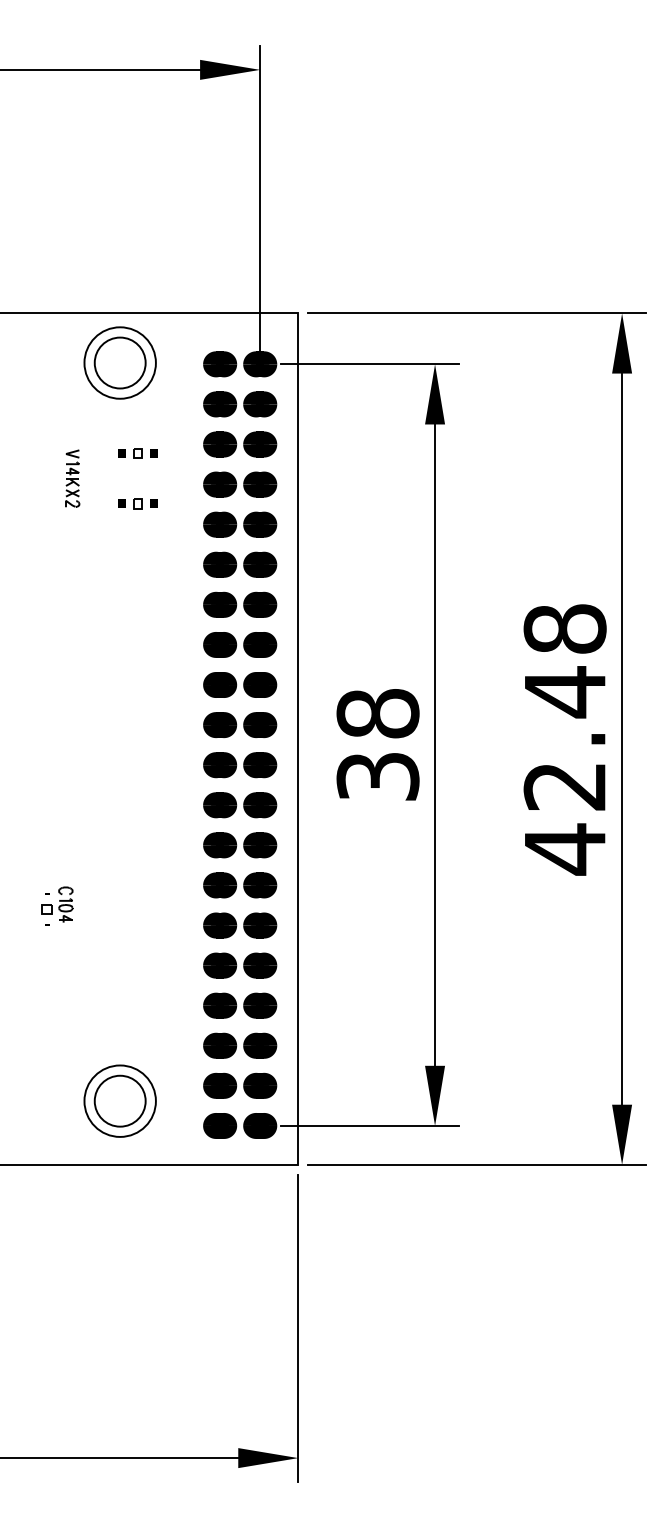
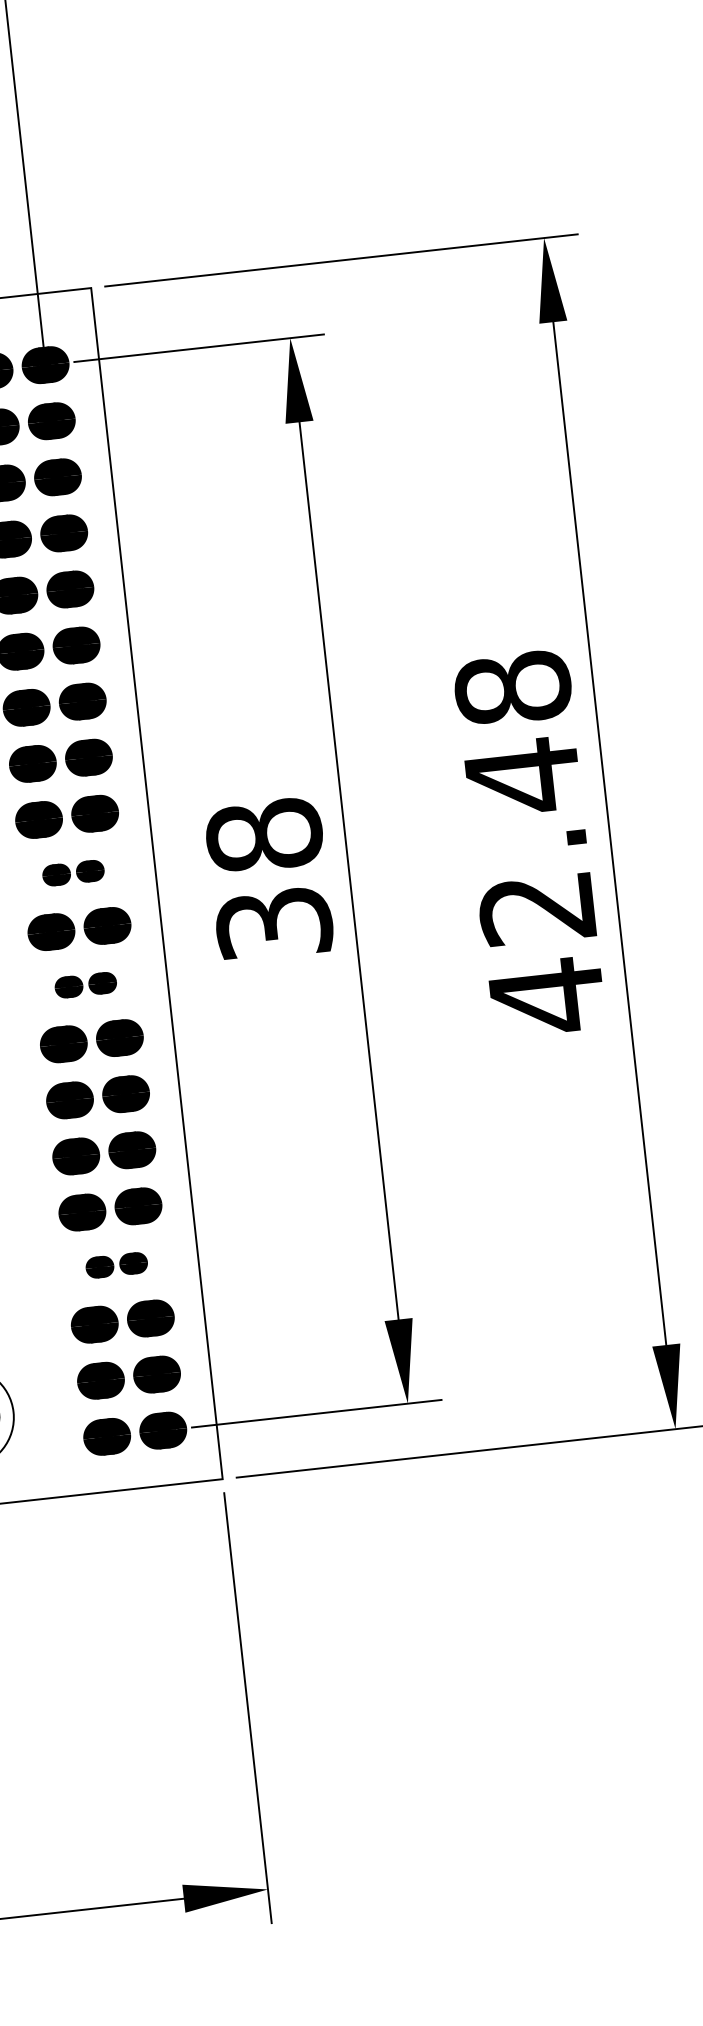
part: (240, 725) -> (73, 873), size x0.6
part: (240, 805) -> (86, 985), size x0.6
part: (240, 1005) -> (117, 1265), size x0.6

